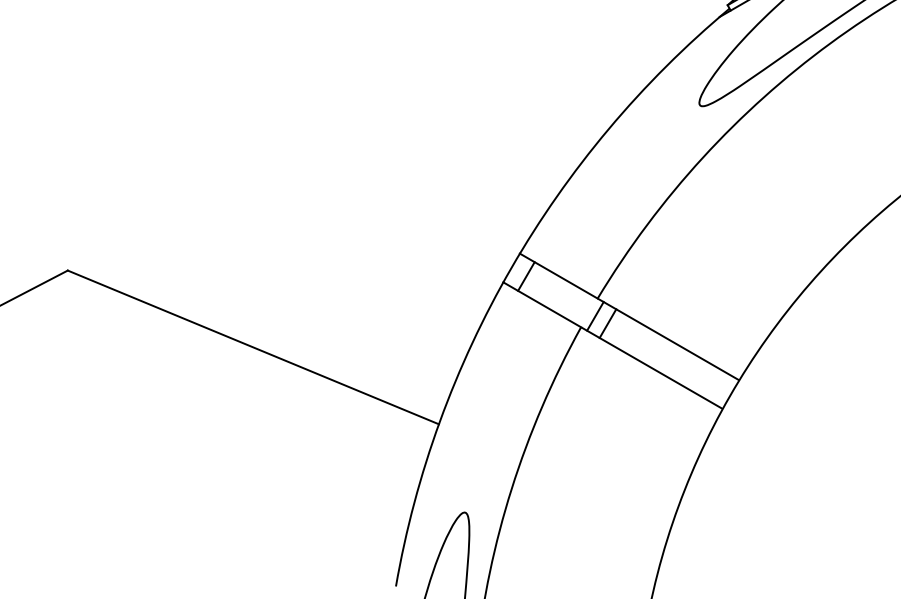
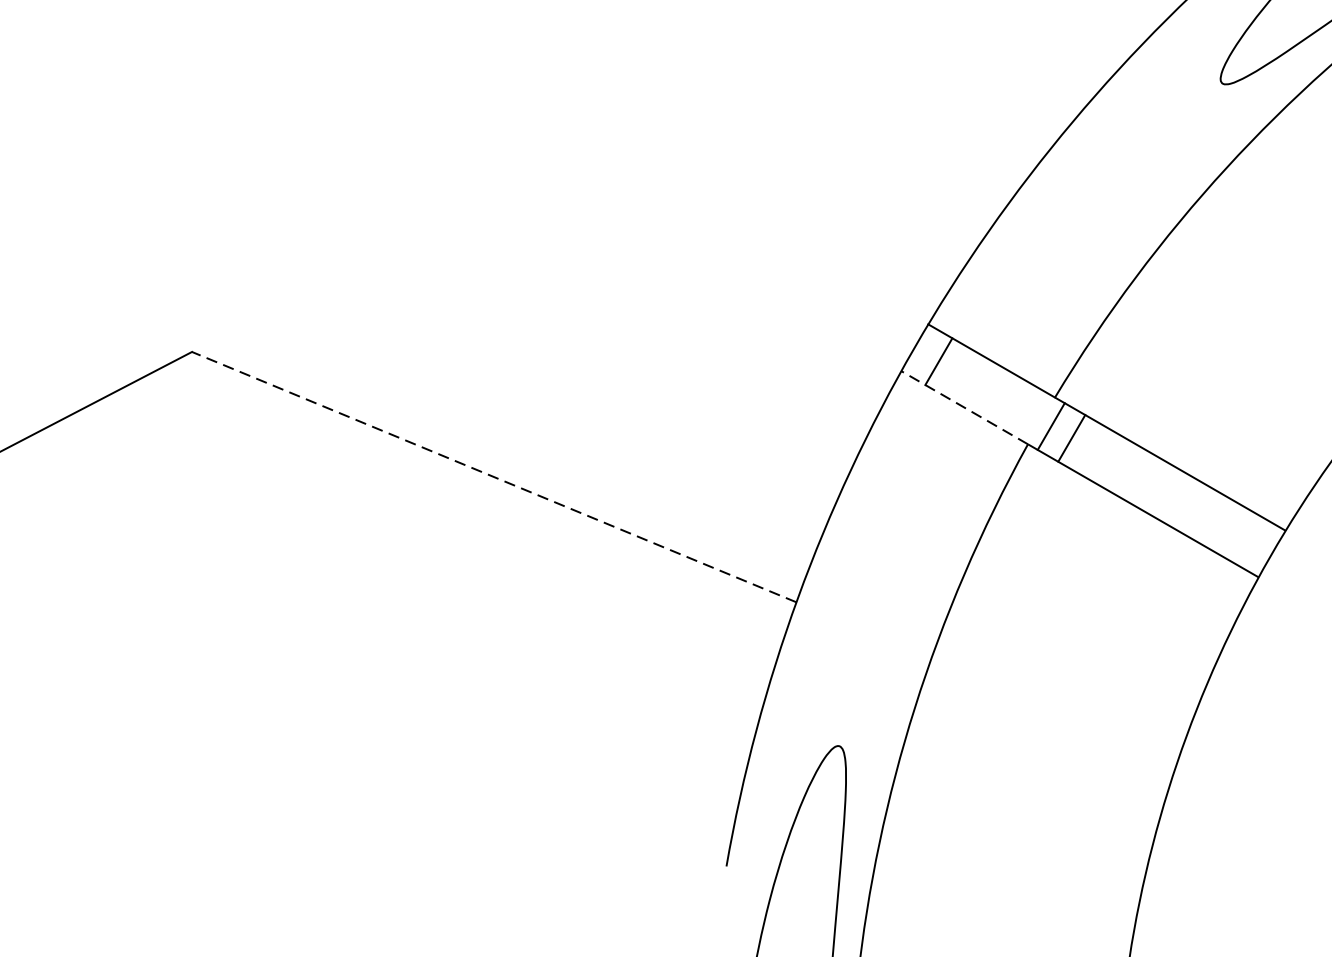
line: (542, 304) -> (965, 407), solid -> dashed
line: (253, 347) -> (494, 477), solid -> dashed

